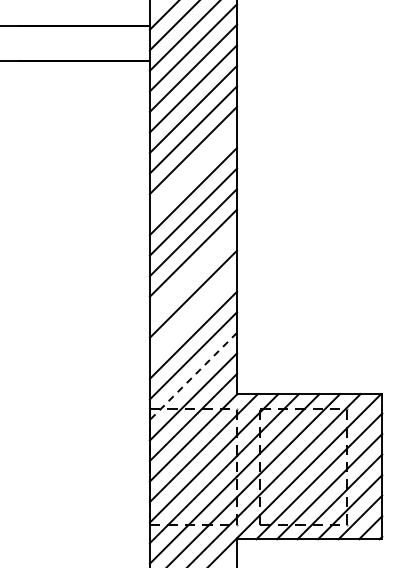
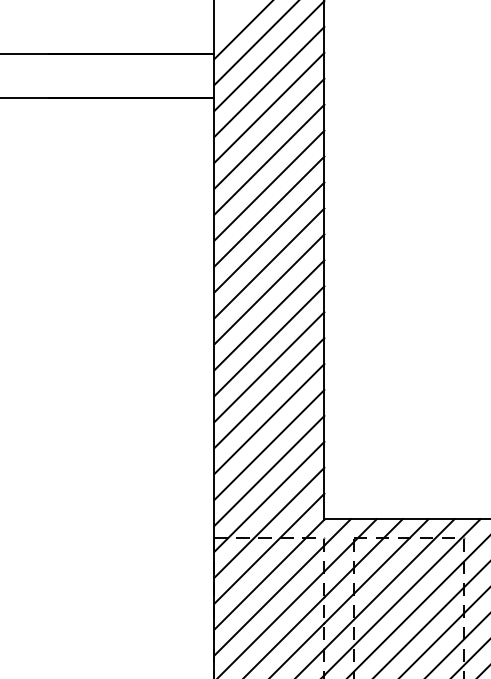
line: (193, 170) -> (269, 236), added
line: (193, 273) -> (269, 366), added
line: (193, 314) -> (269, 418), added
line: (193, 376) -> (269, 497), dashed -> solid

